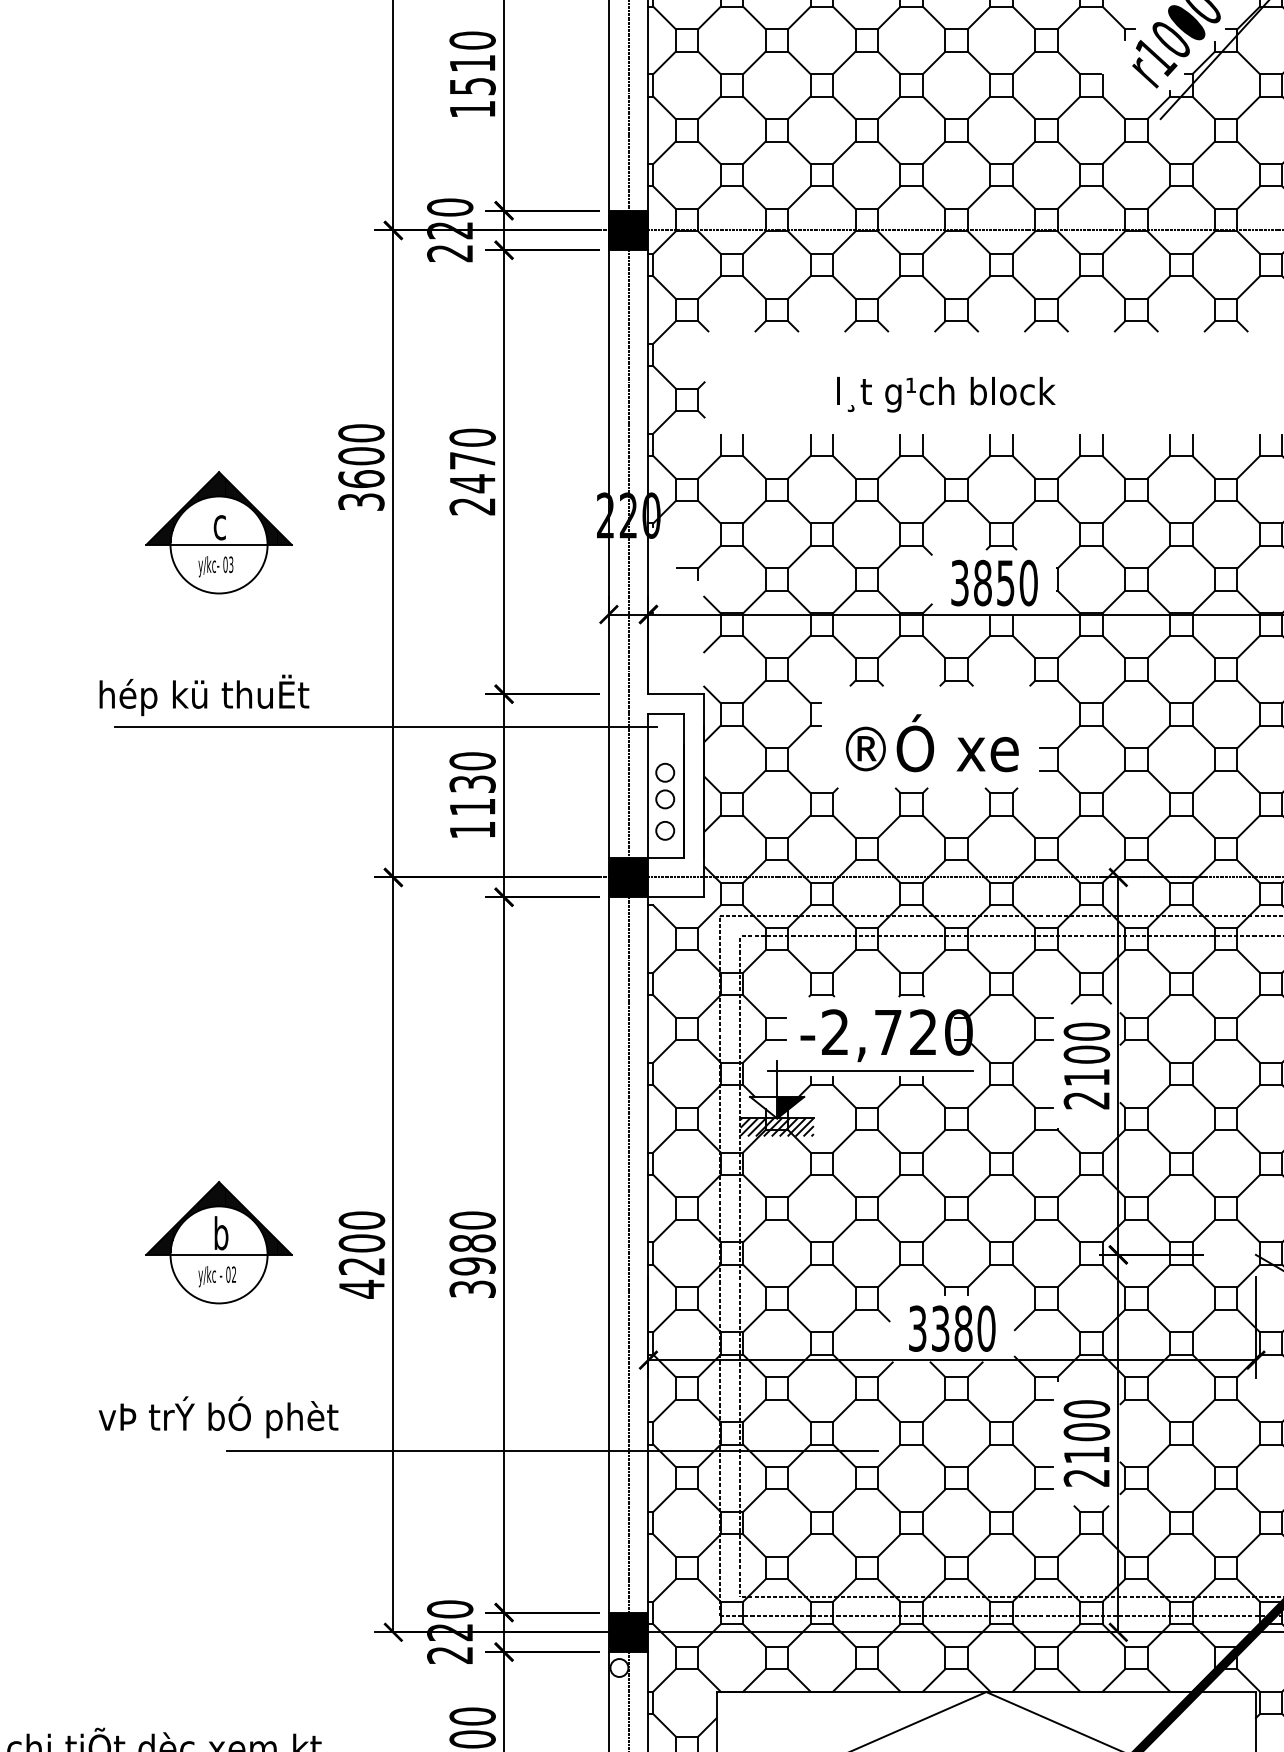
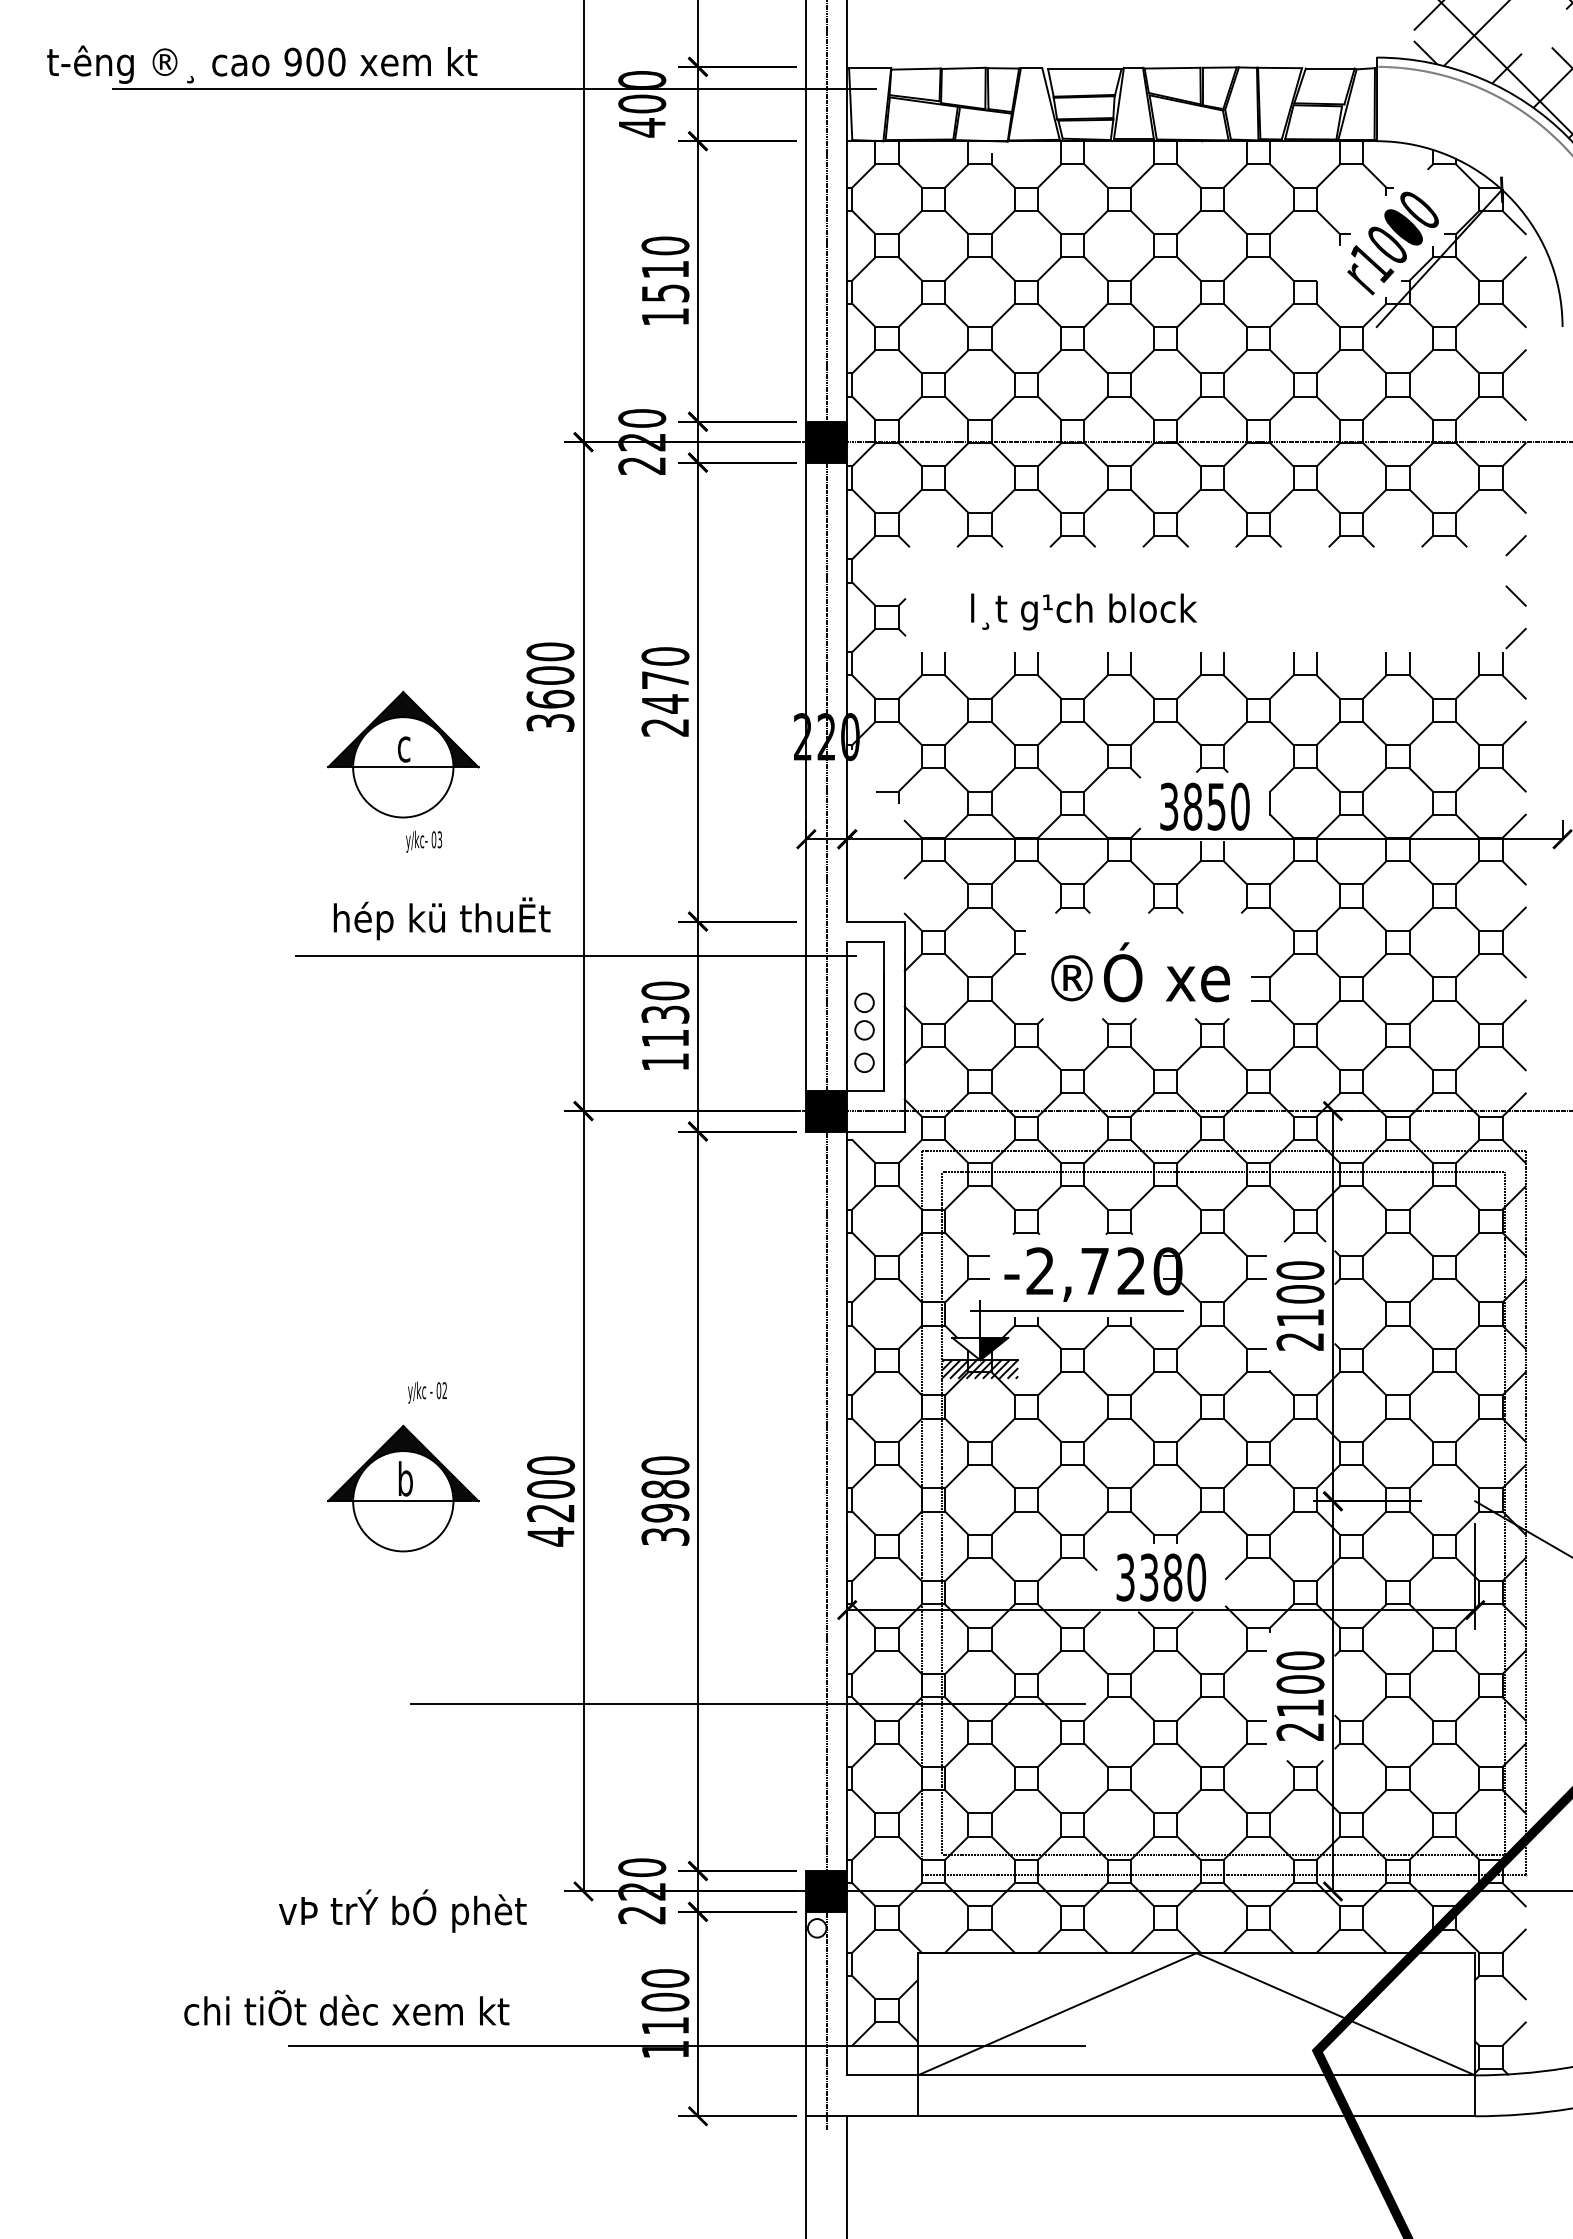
text: (945, 394) -> (1083, 611), moved
text: (215, 566) -> (423, 841), moved
text: (203, 695) -> (441, 918), moved
line: (609, 1255) -> (806, 1501), removed
text: (217, 1276) -> (427, 1392), moved
text: (218, 1416) -> (402, 1910), moved

